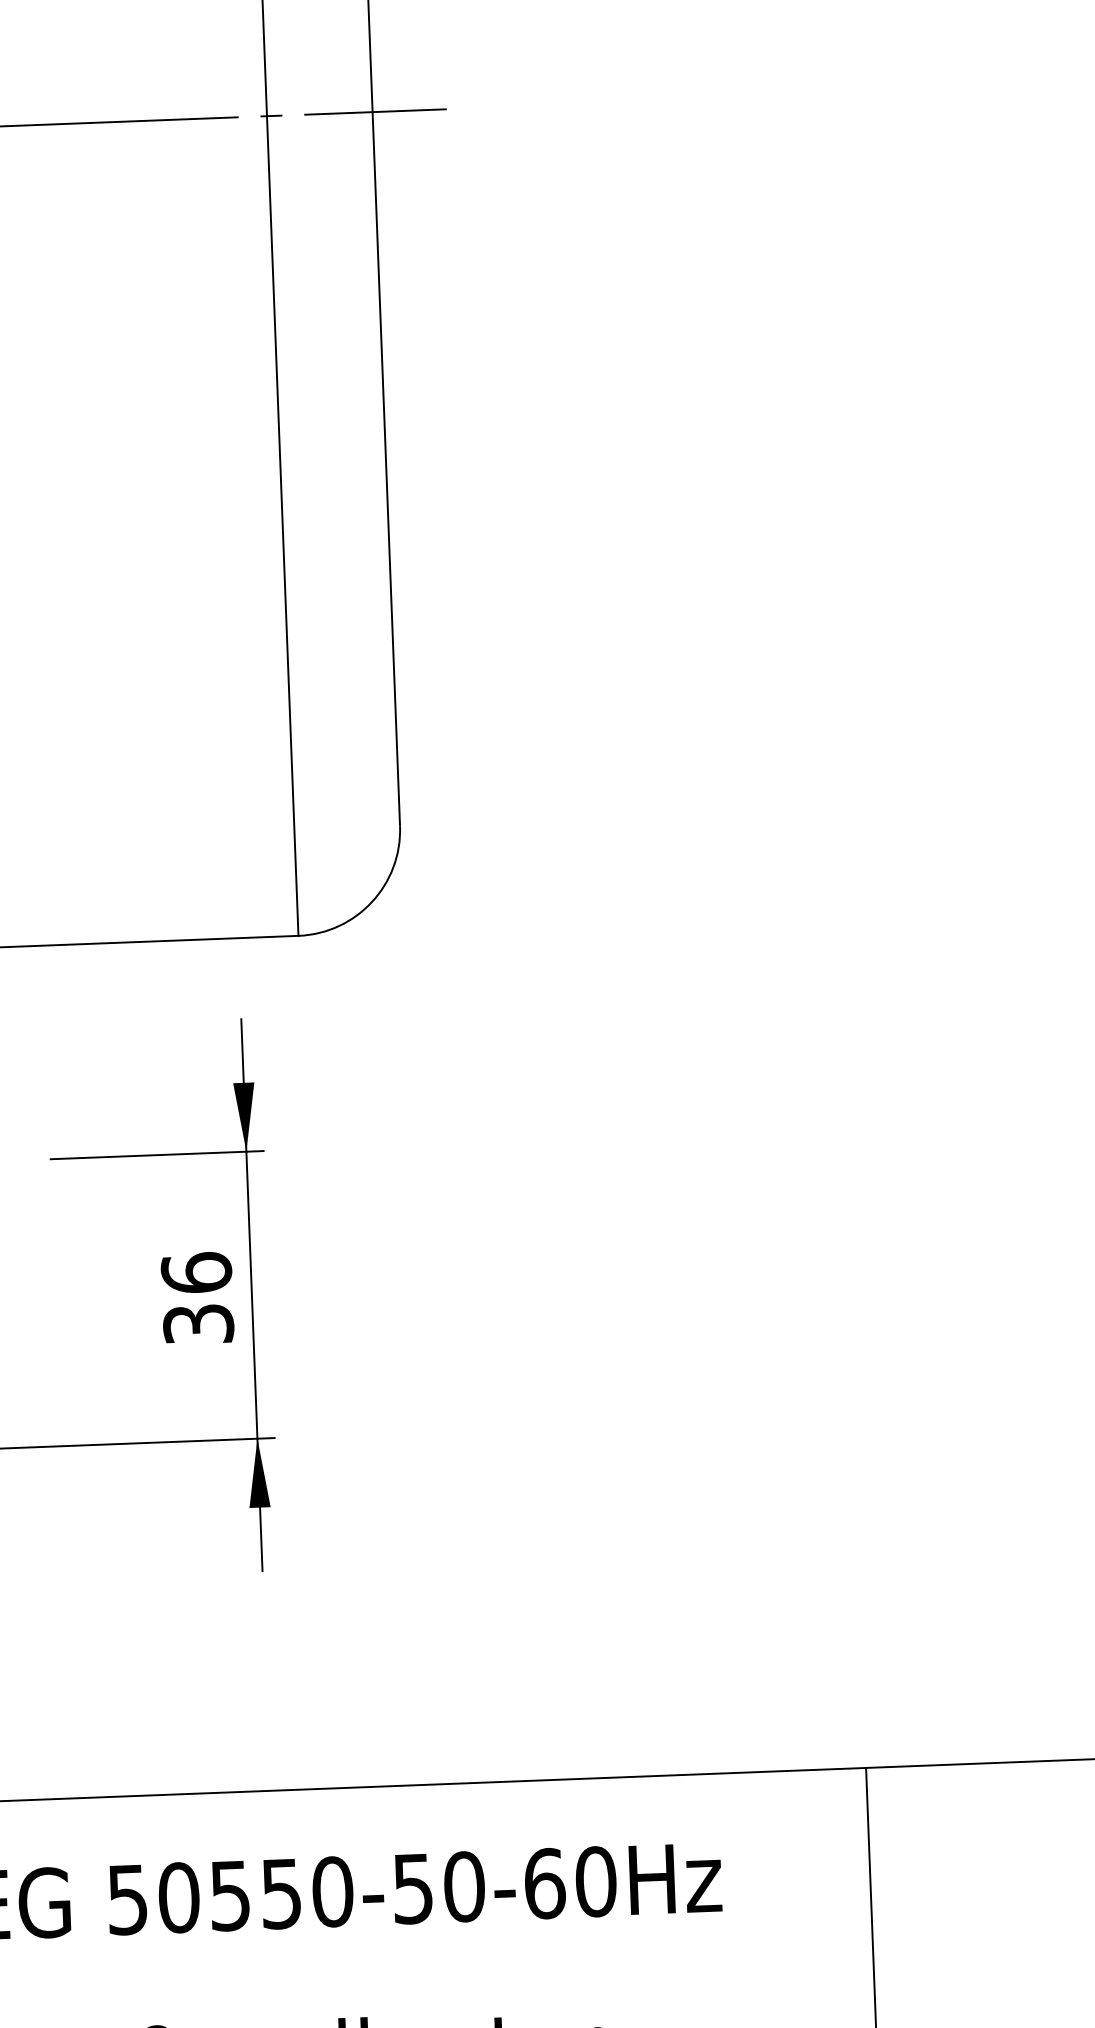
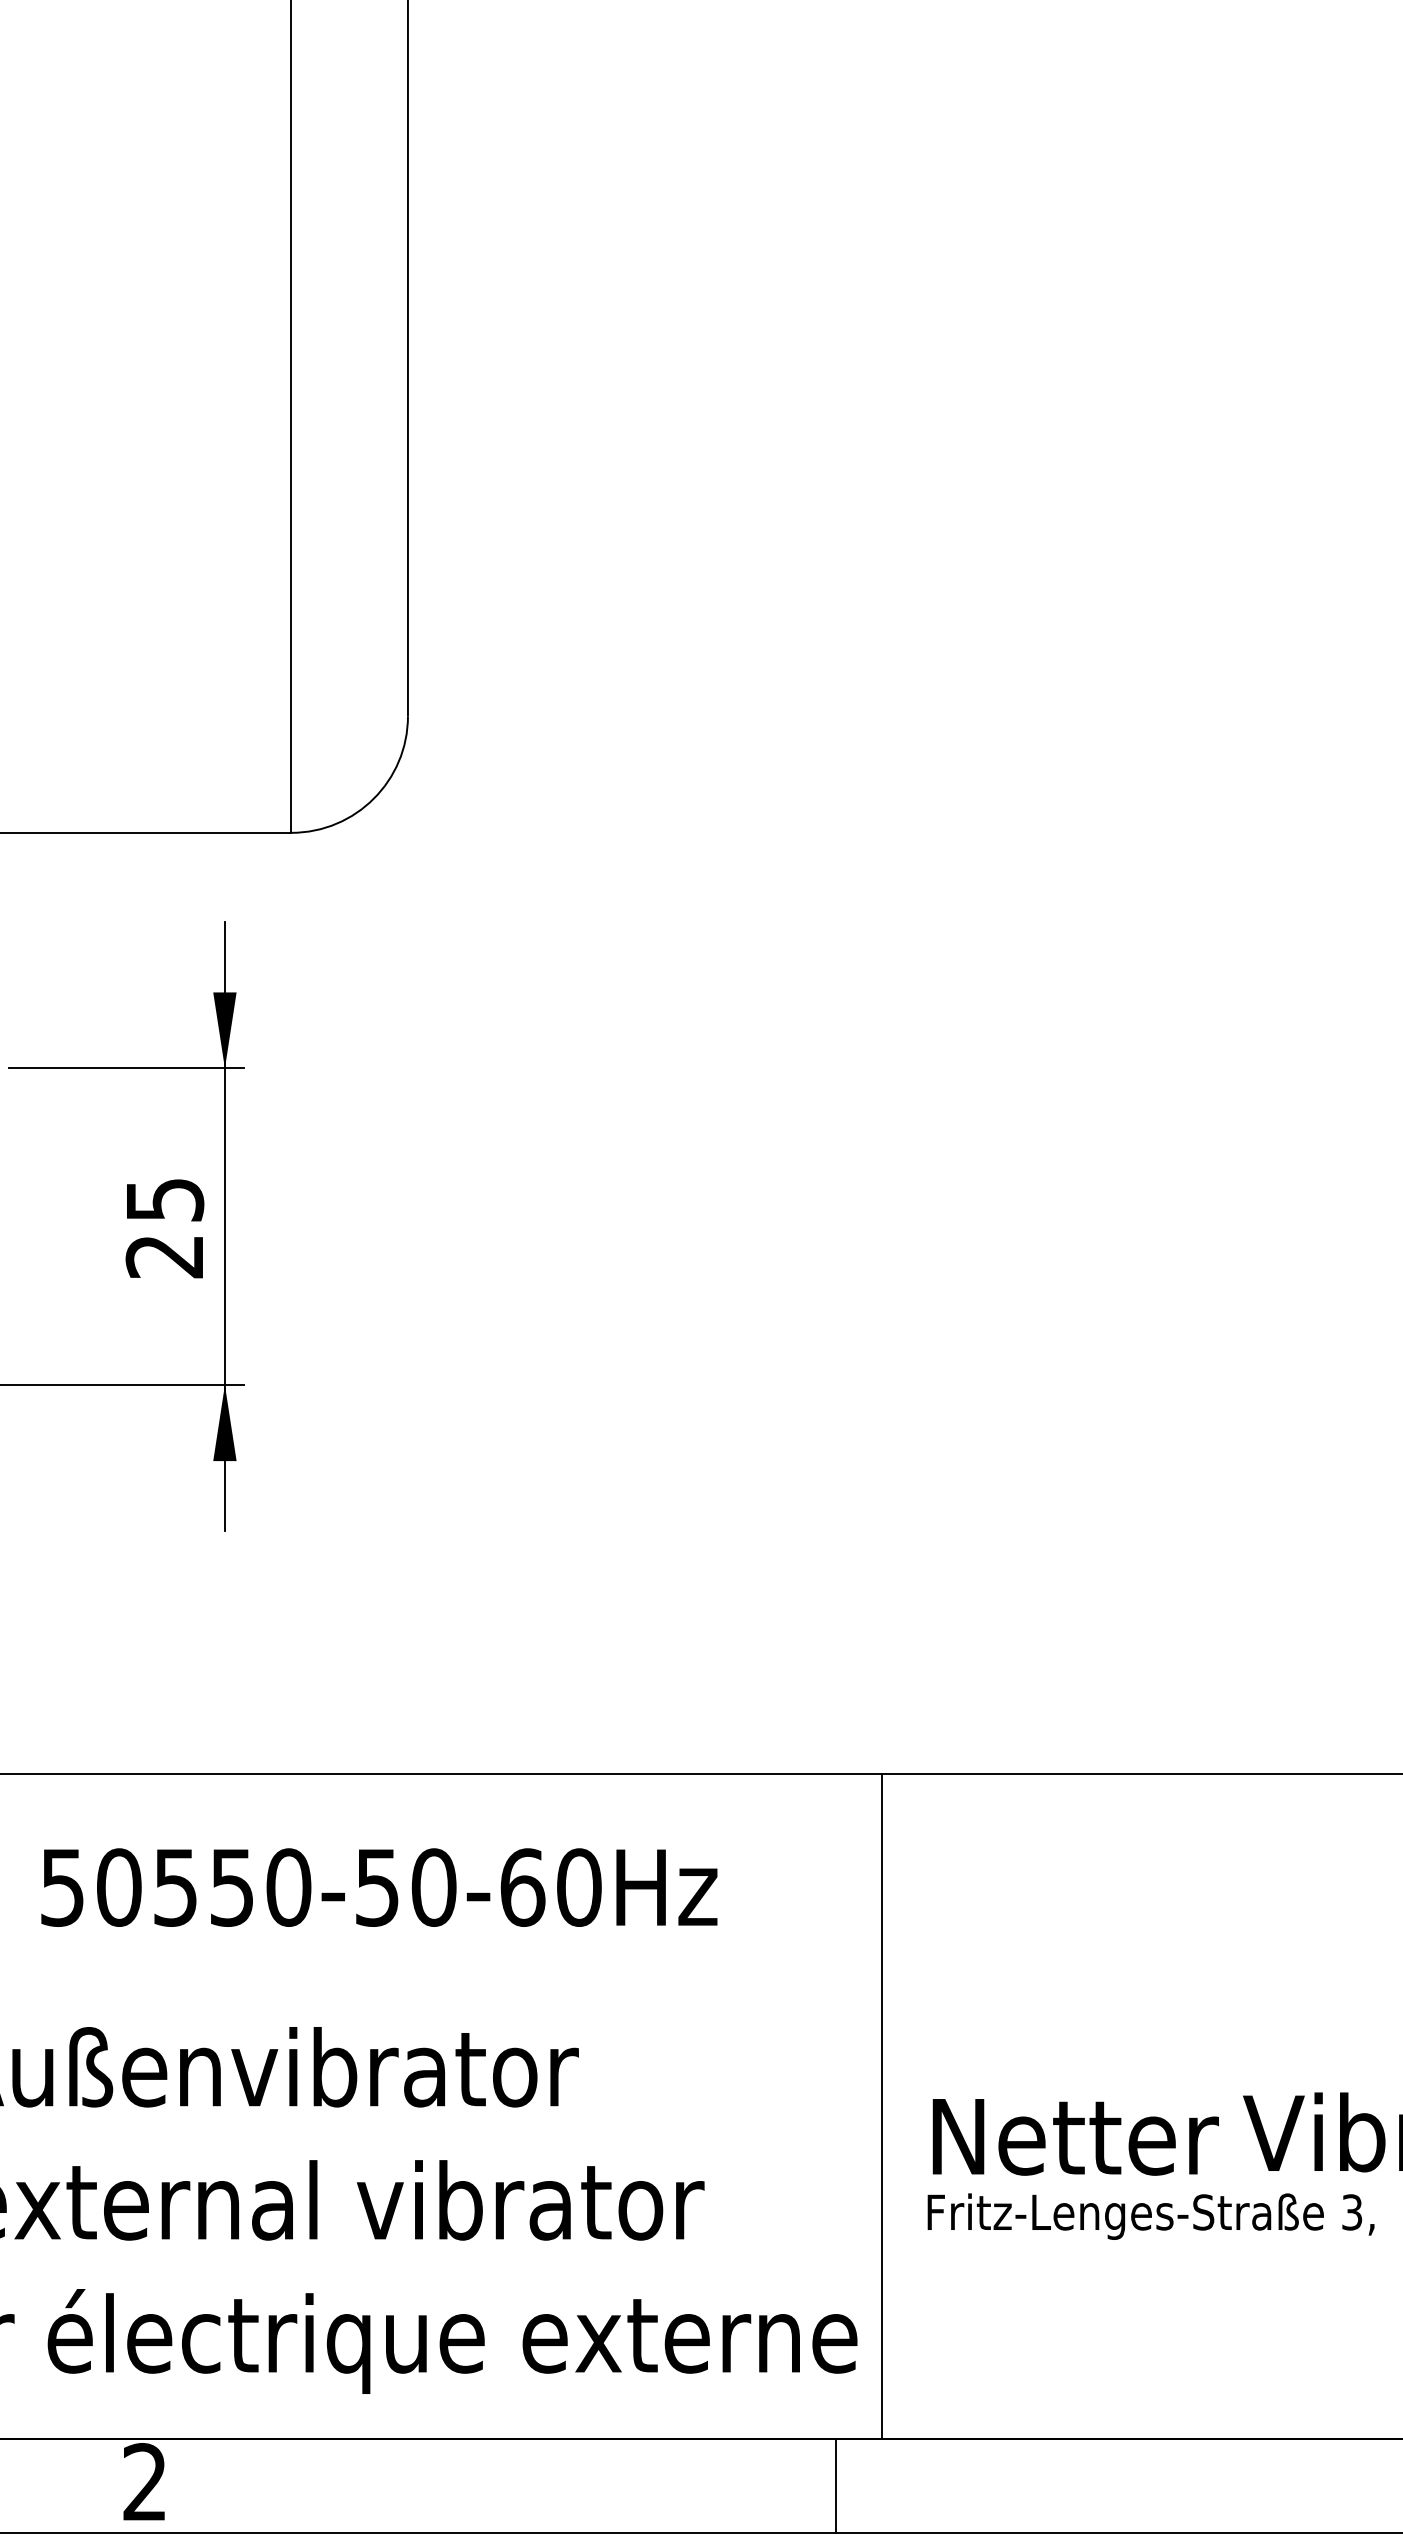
text: (197, 1297) -> (164, 1227), 36 -> 25

